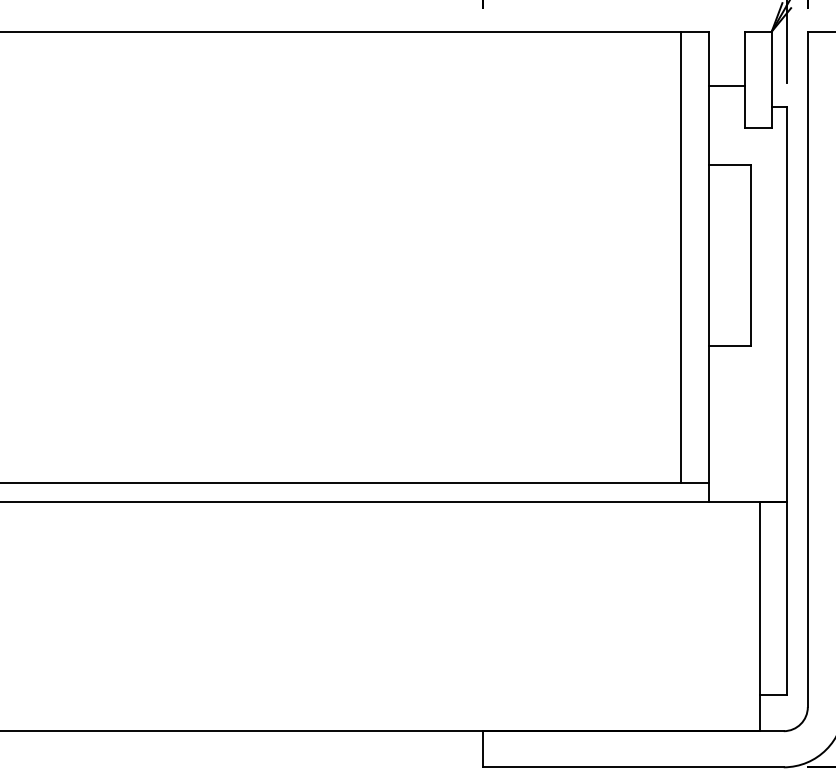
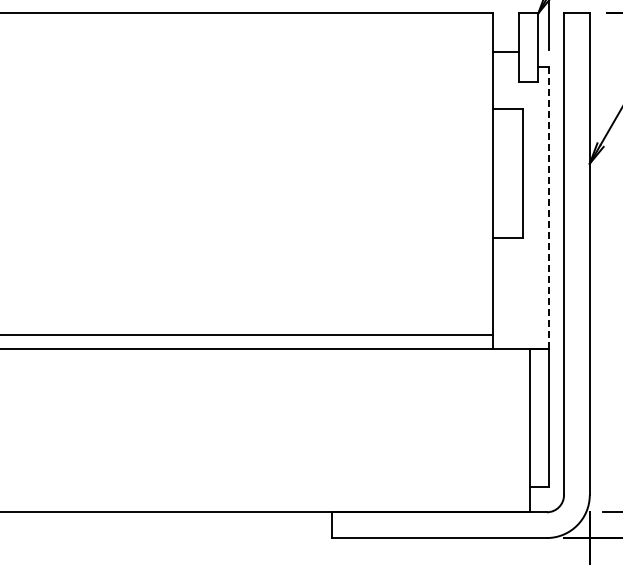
line: (680, 257) -> (473, 174), removed
line: (787, 303) -> (549, 207), solid -> dashed

